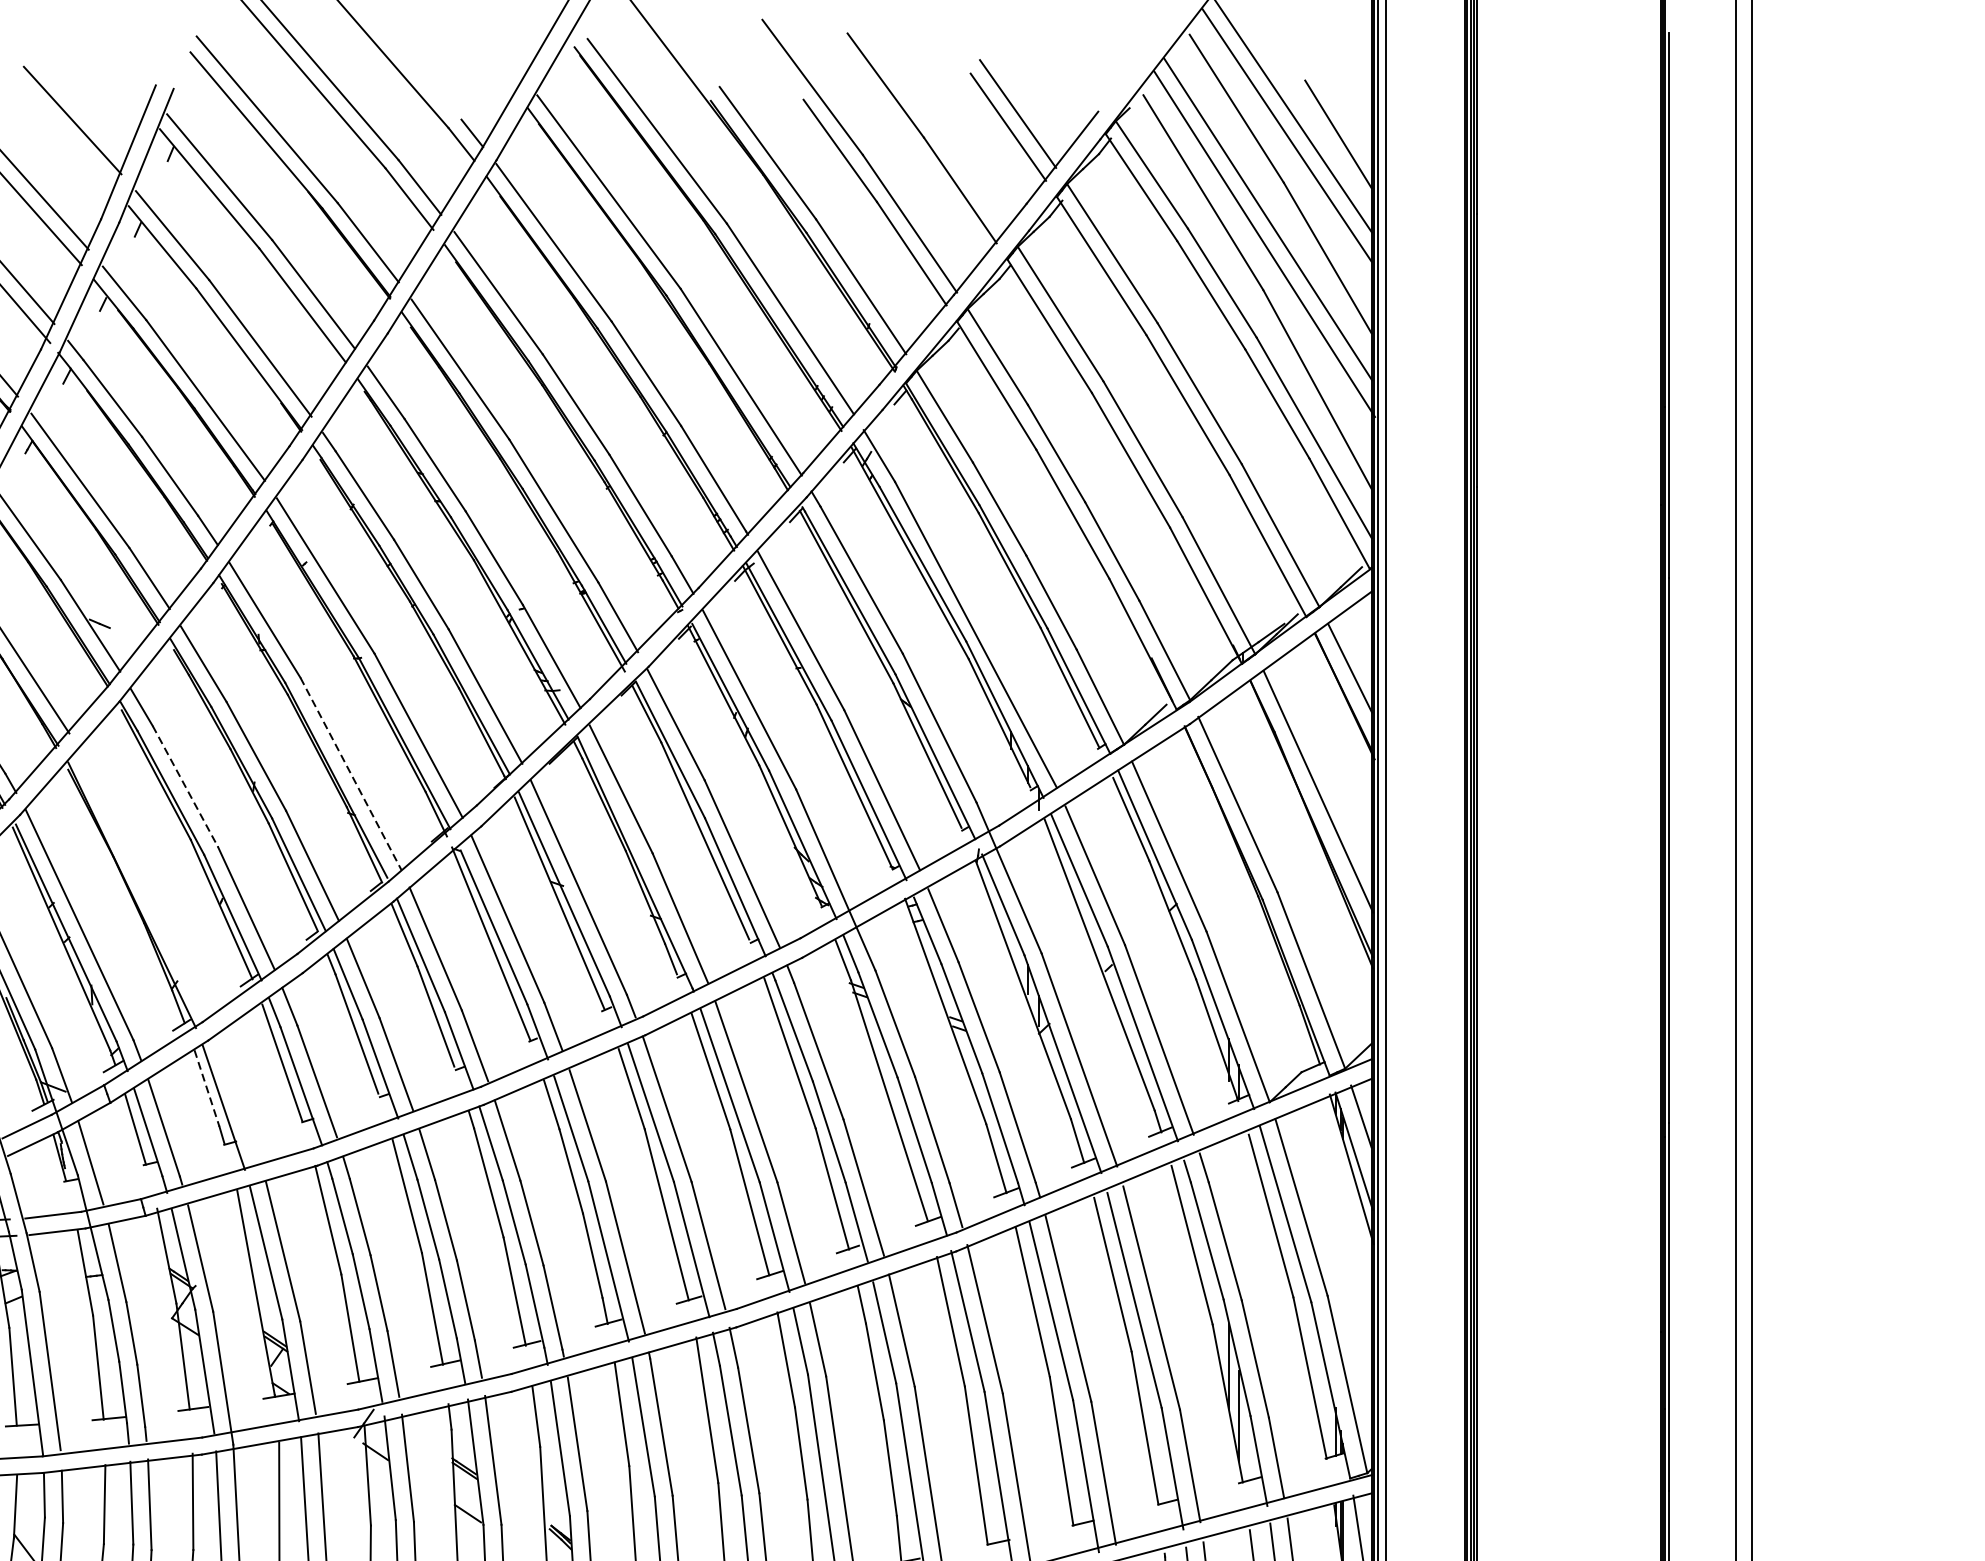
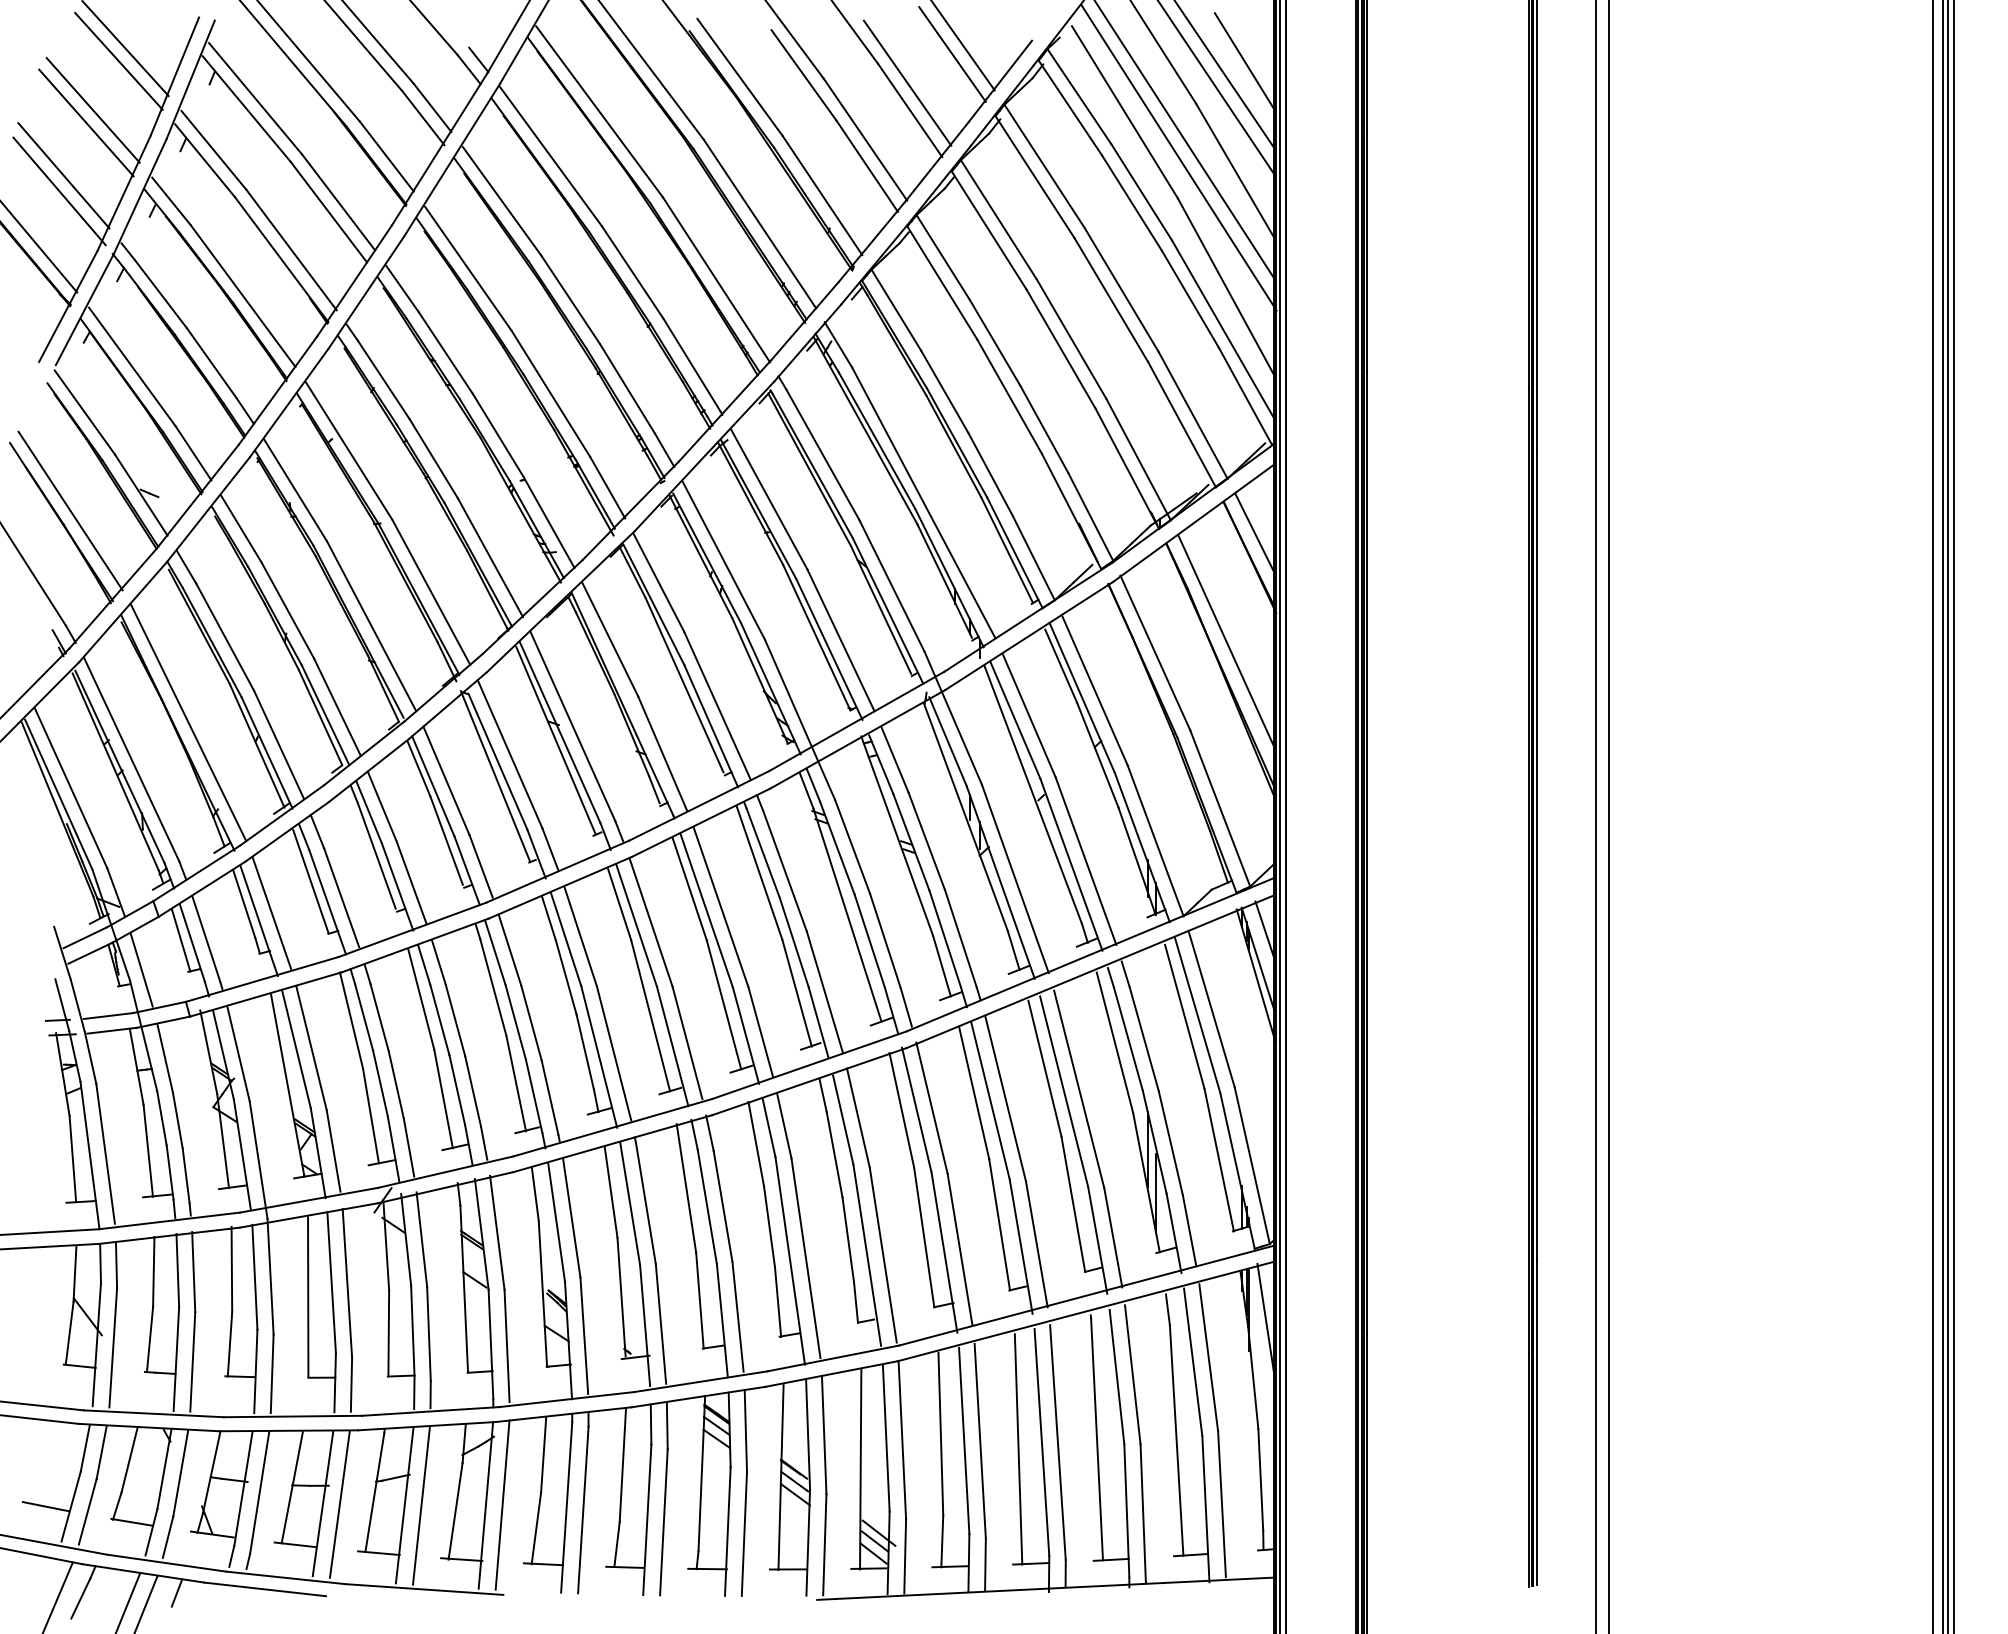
line: (64, 134) -> (118, 60), added
line: (957, 158) -> (907, 82), added
line: (350, 774) -> (371, 626), dashed -> solid
line: (185, 786) -> (225, 637), dashed -> solid
line: (143, 883) -> (188, 722), added
line: (207, 1088) -> (244, 904), dashed -> solid
line: (237, 1099) -> (271, 913), added

